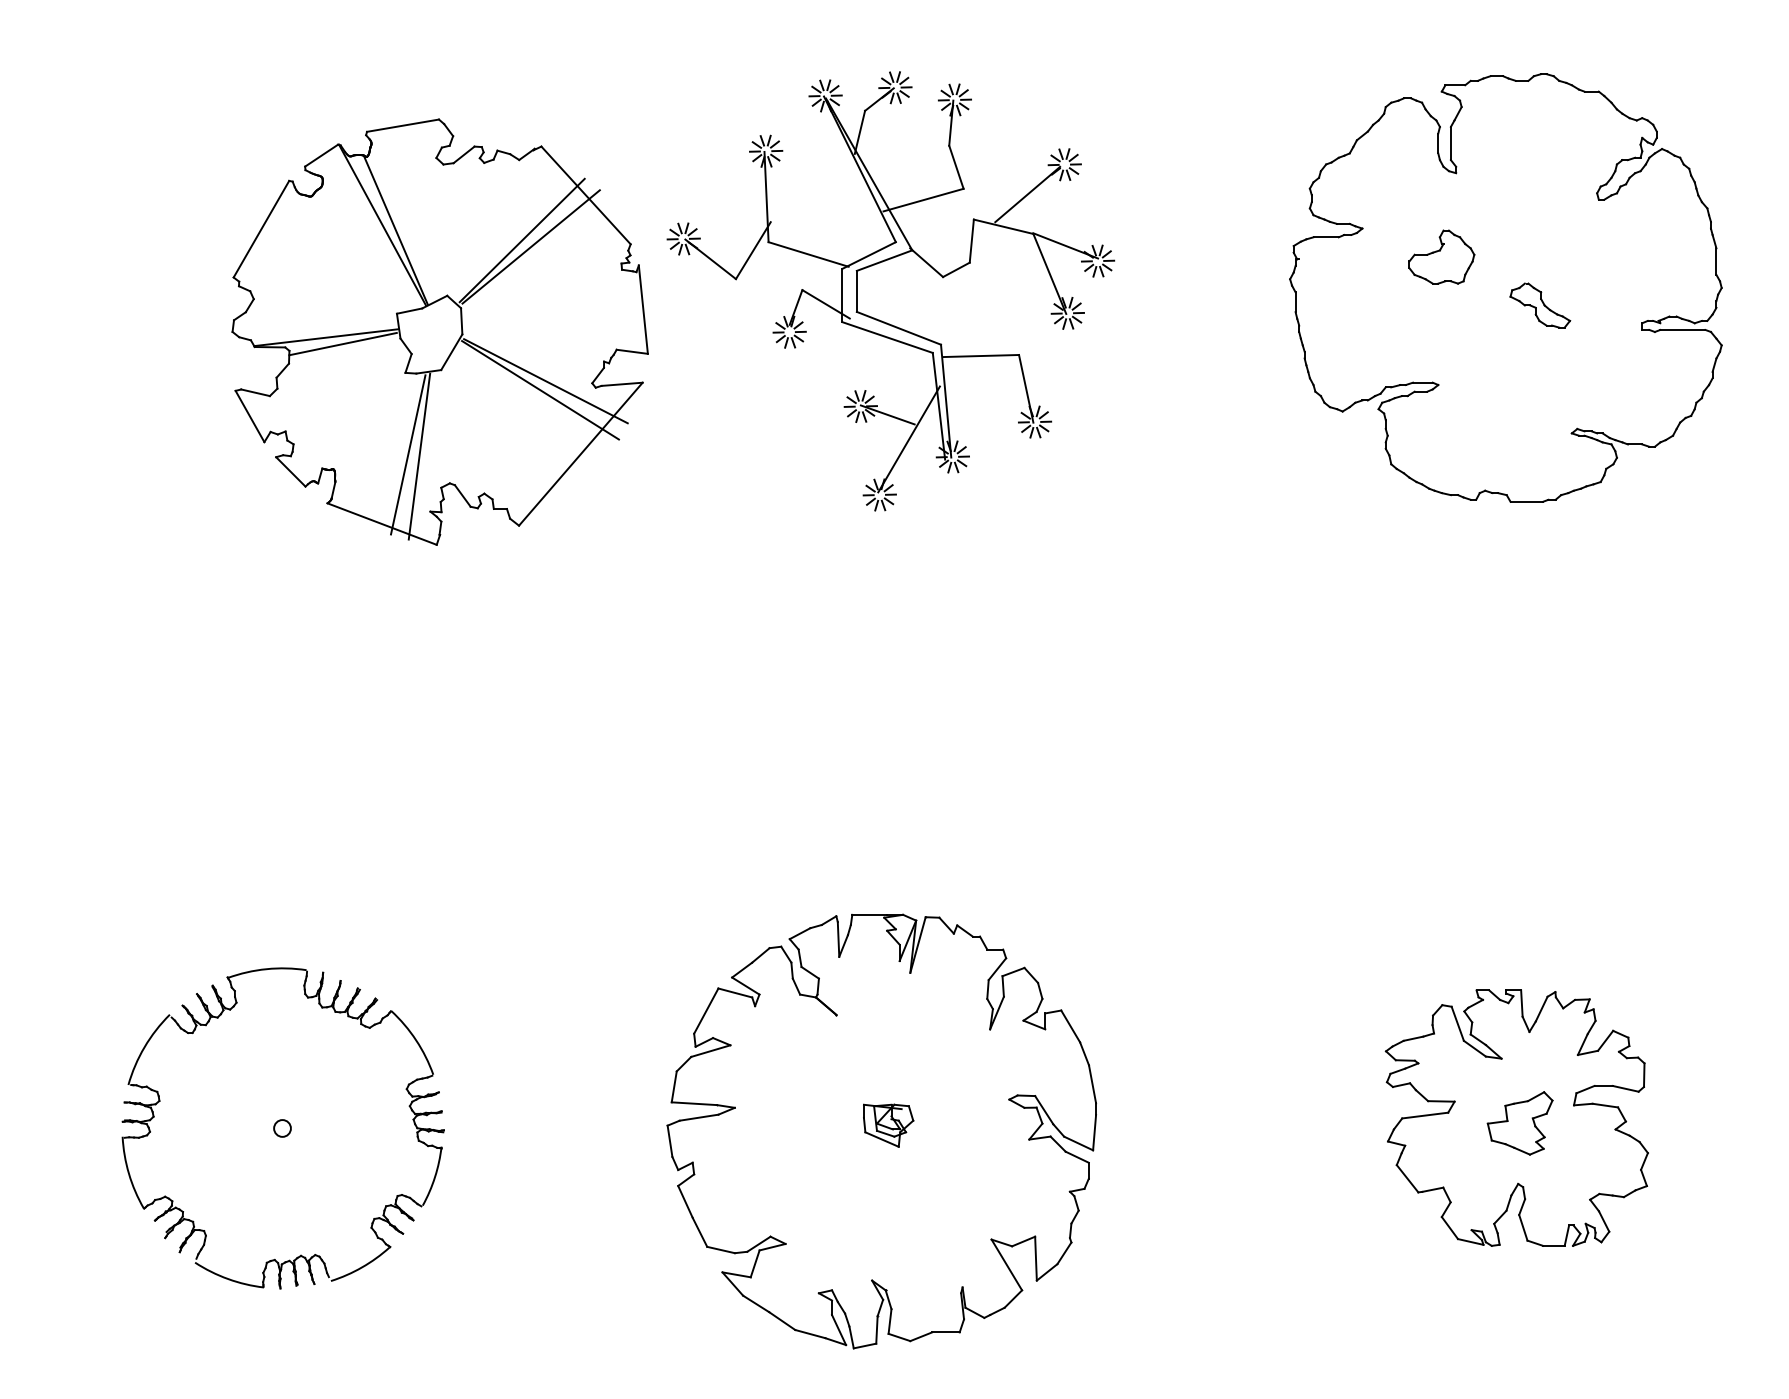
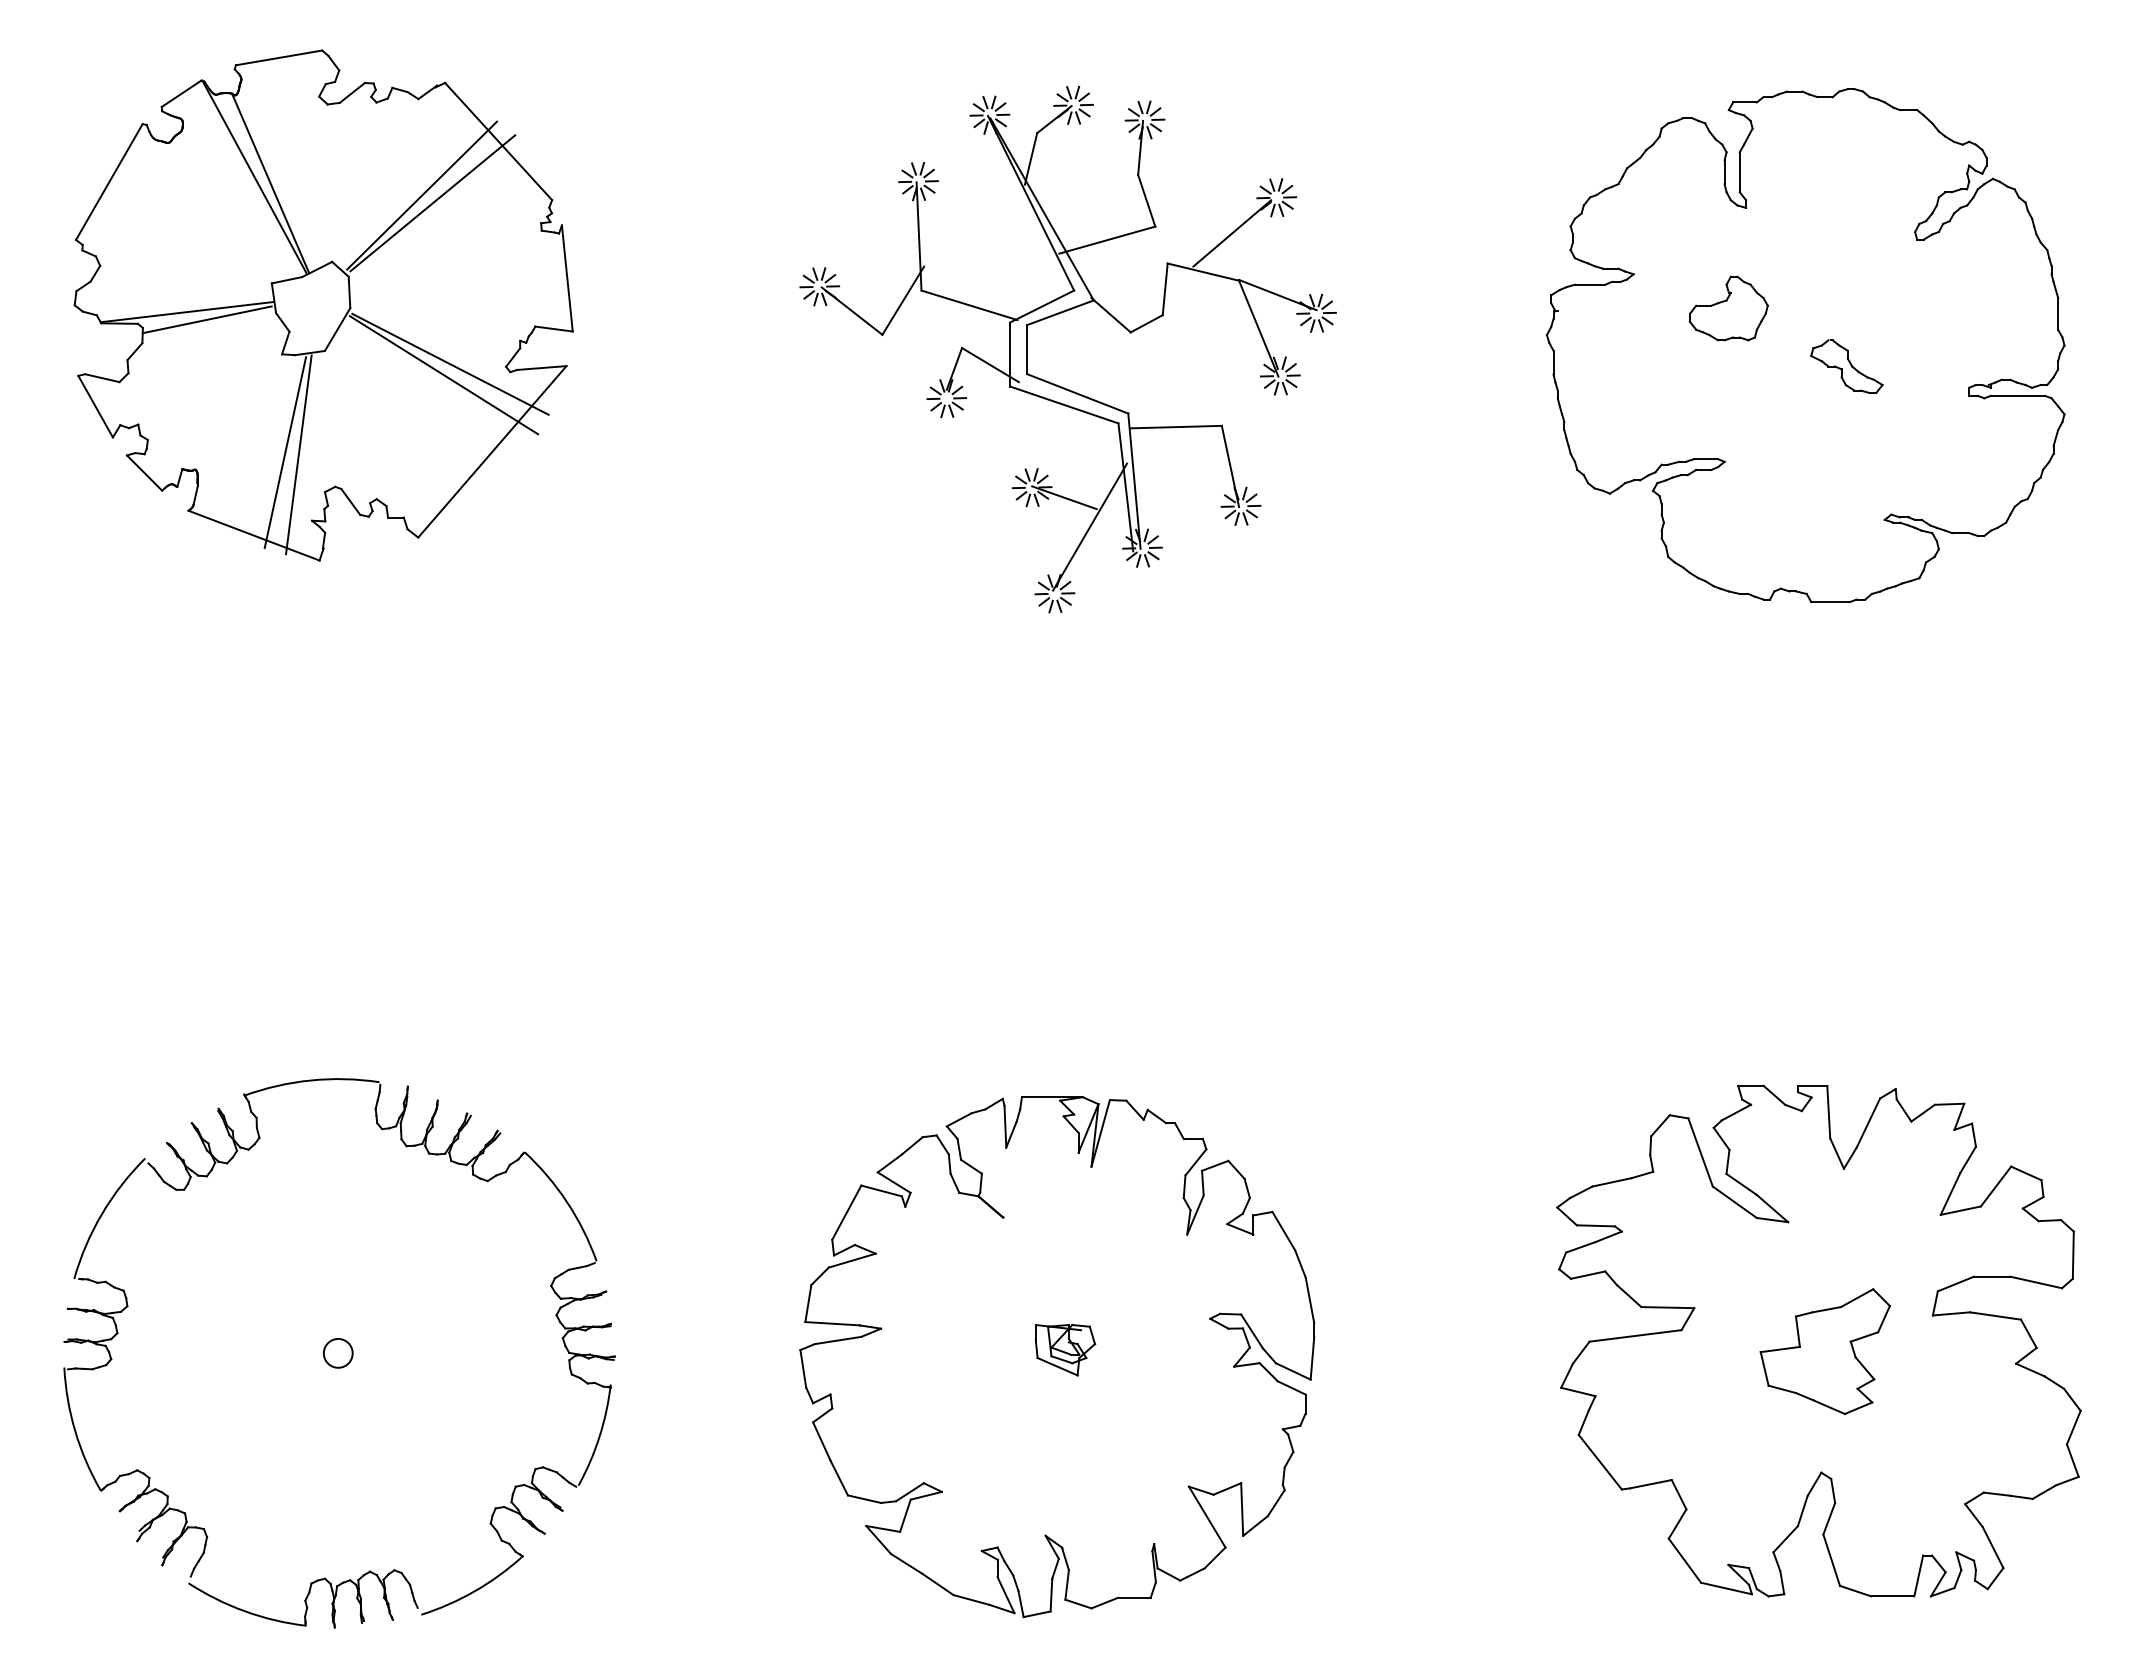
part: (440, 332) -> (323, 305), moved
part: (1516, 1117) -> (1818, 1340), size x1.67
part: (283, 1128) -> (339, 1353), size x1.43

